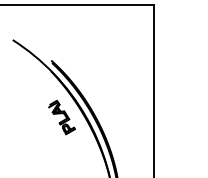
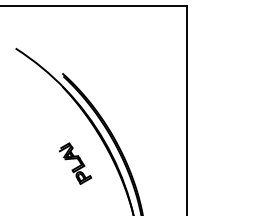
part: (62, 117) -> (75, 163), moved

